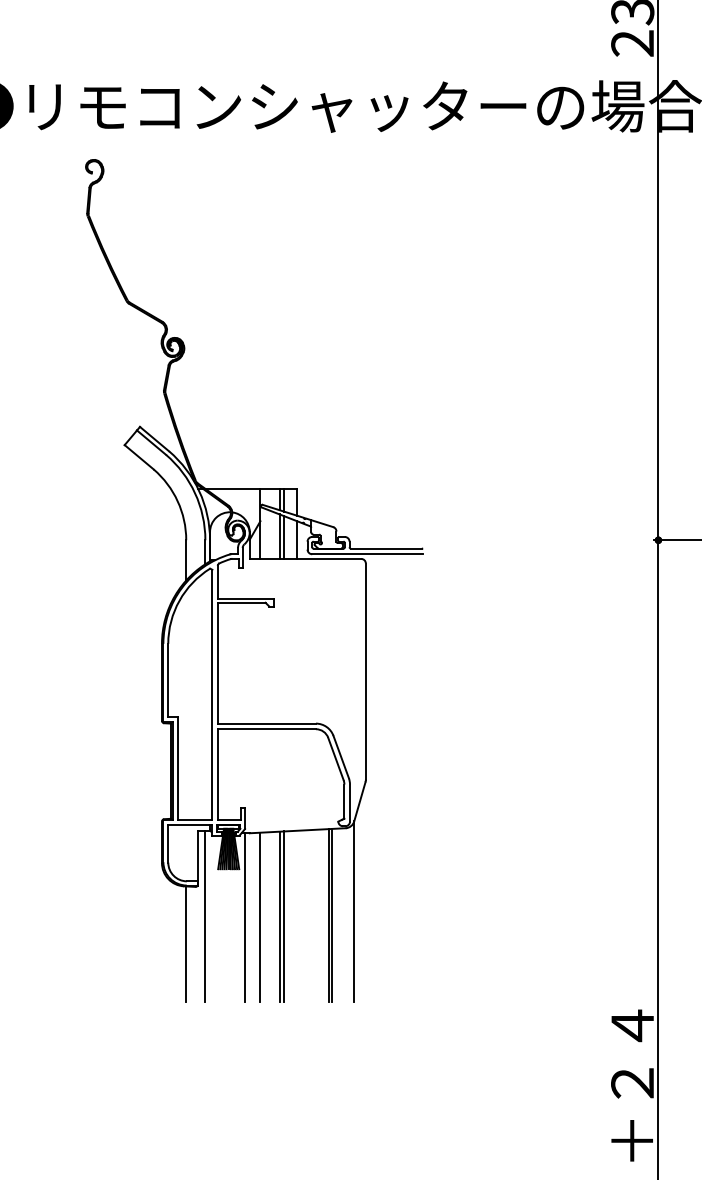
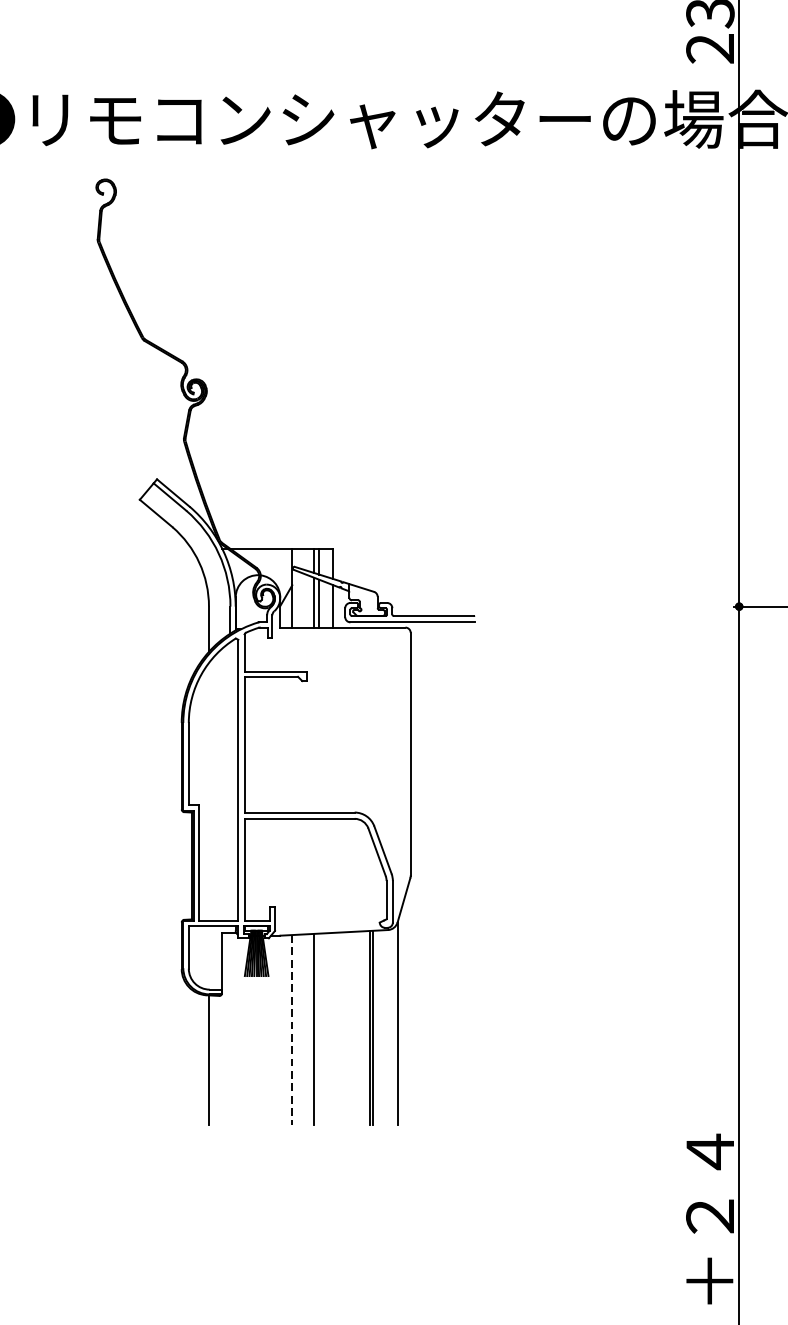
line: (205, 916) -> (230, 1029), removed
line: (284, 916) -> (319, 1029), removed
line: (244, 917) -> (274, 1030), removed
line: (260, 917) -> (292, 1030), solid -> dashed

